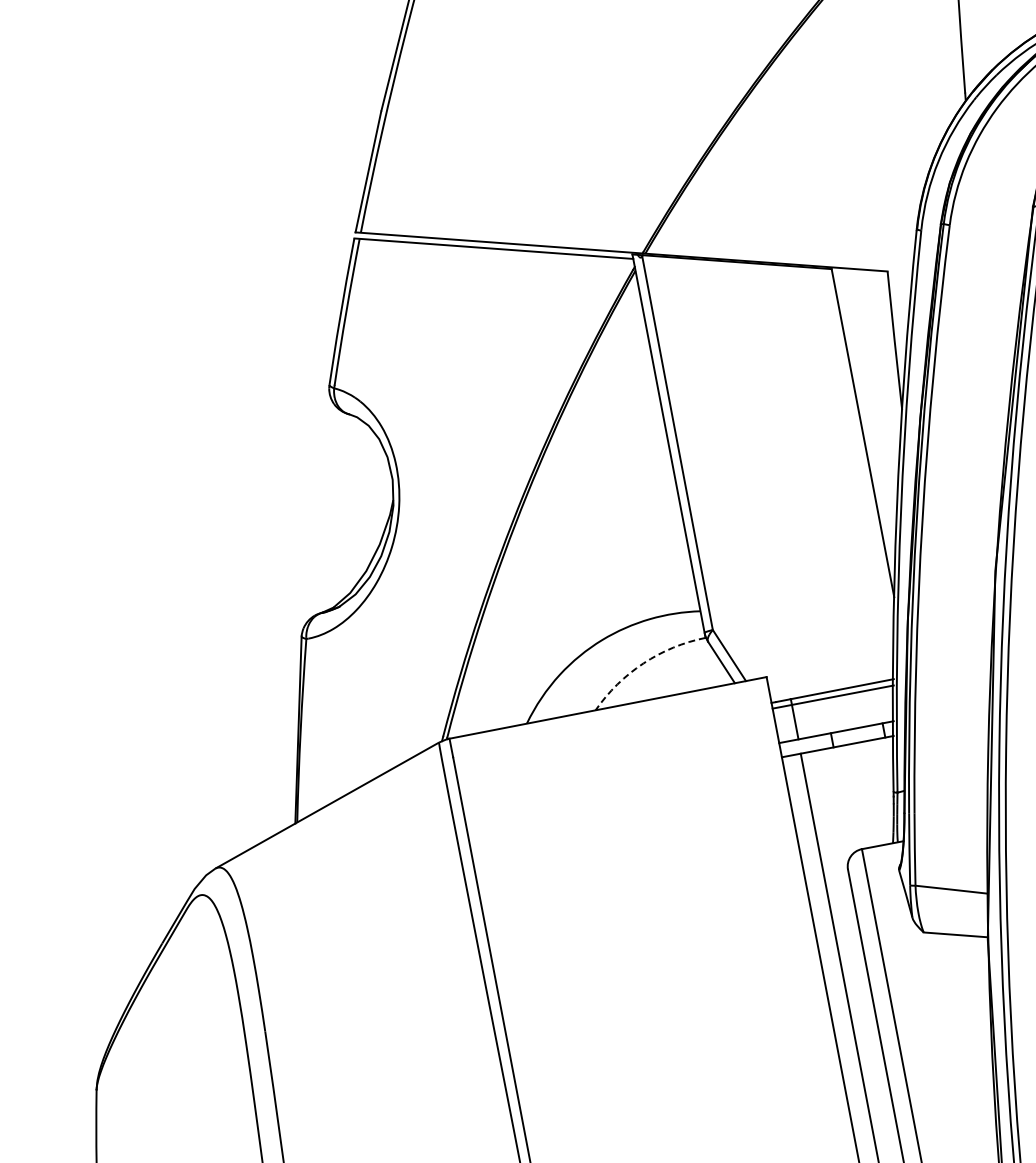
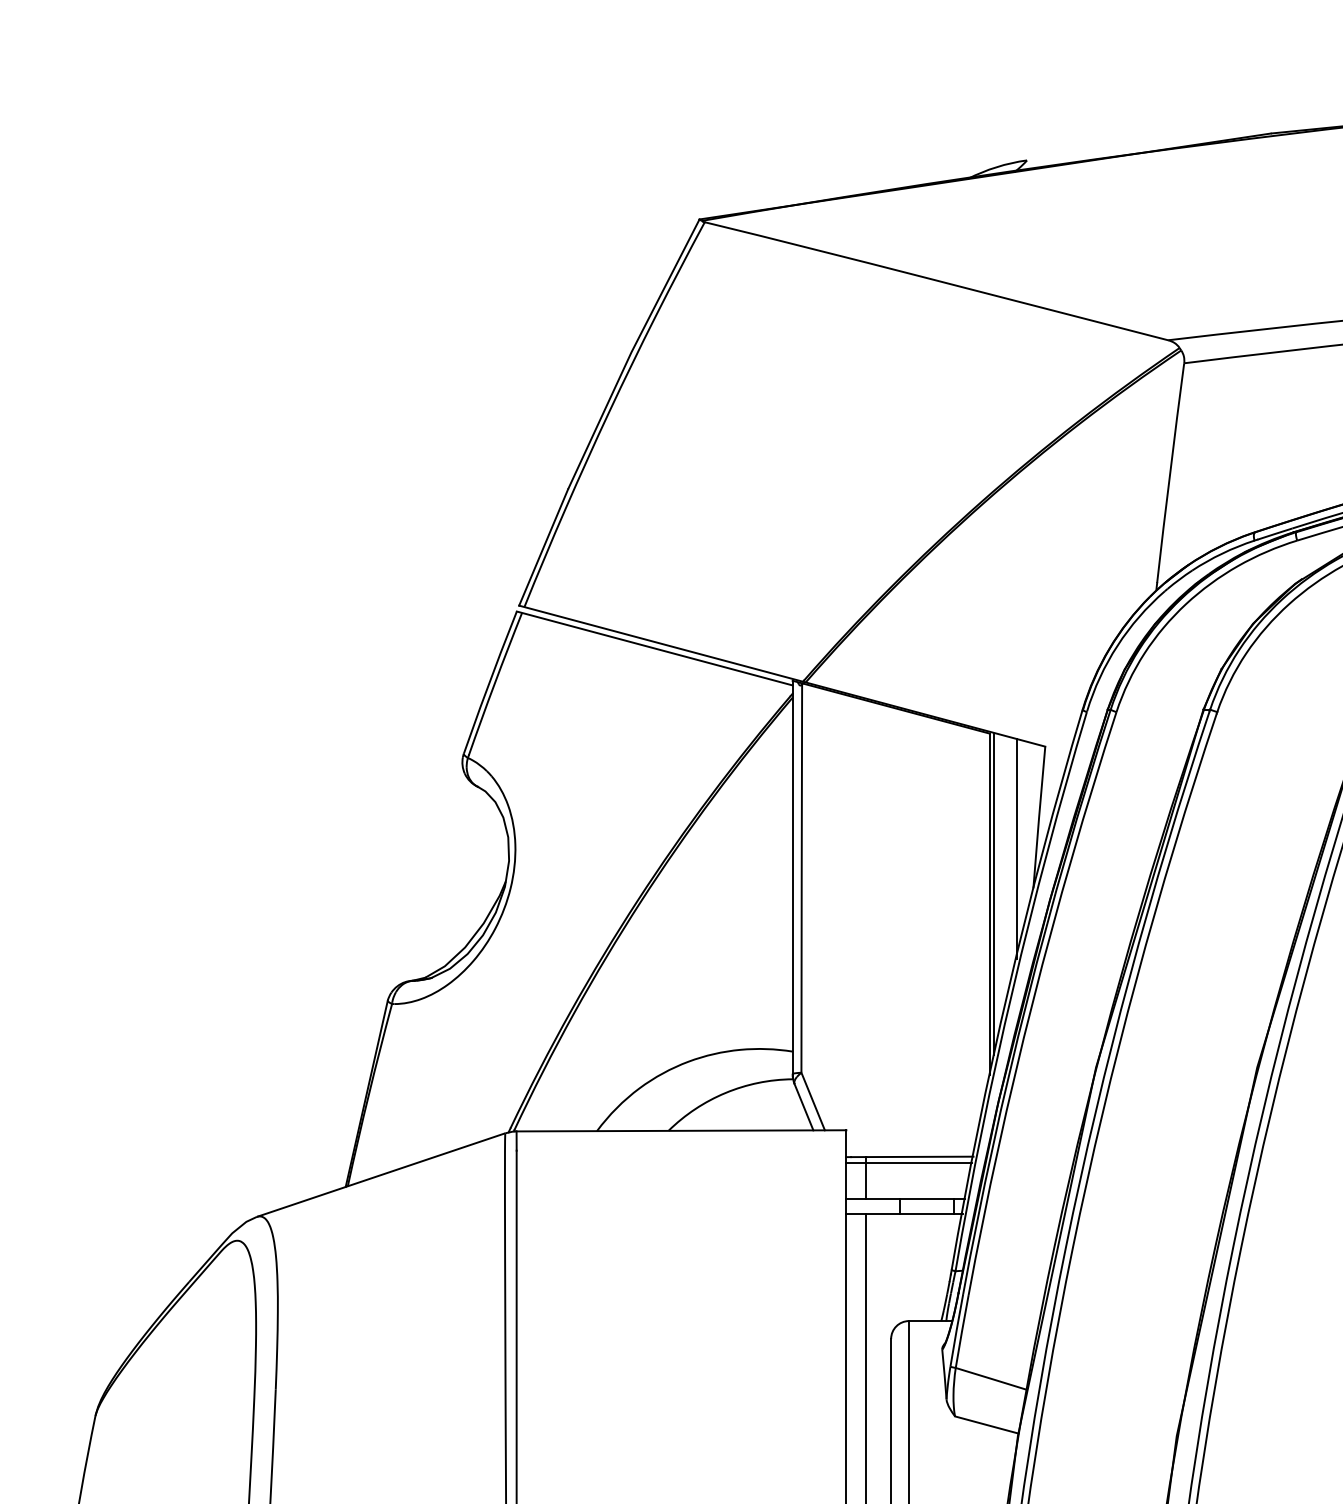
line: (878, 374) -> (1016, 848), added
line: (865, 423) -> (994, 894), added
arc: (643, 662) -> (725, 1092), dashed -> solid

